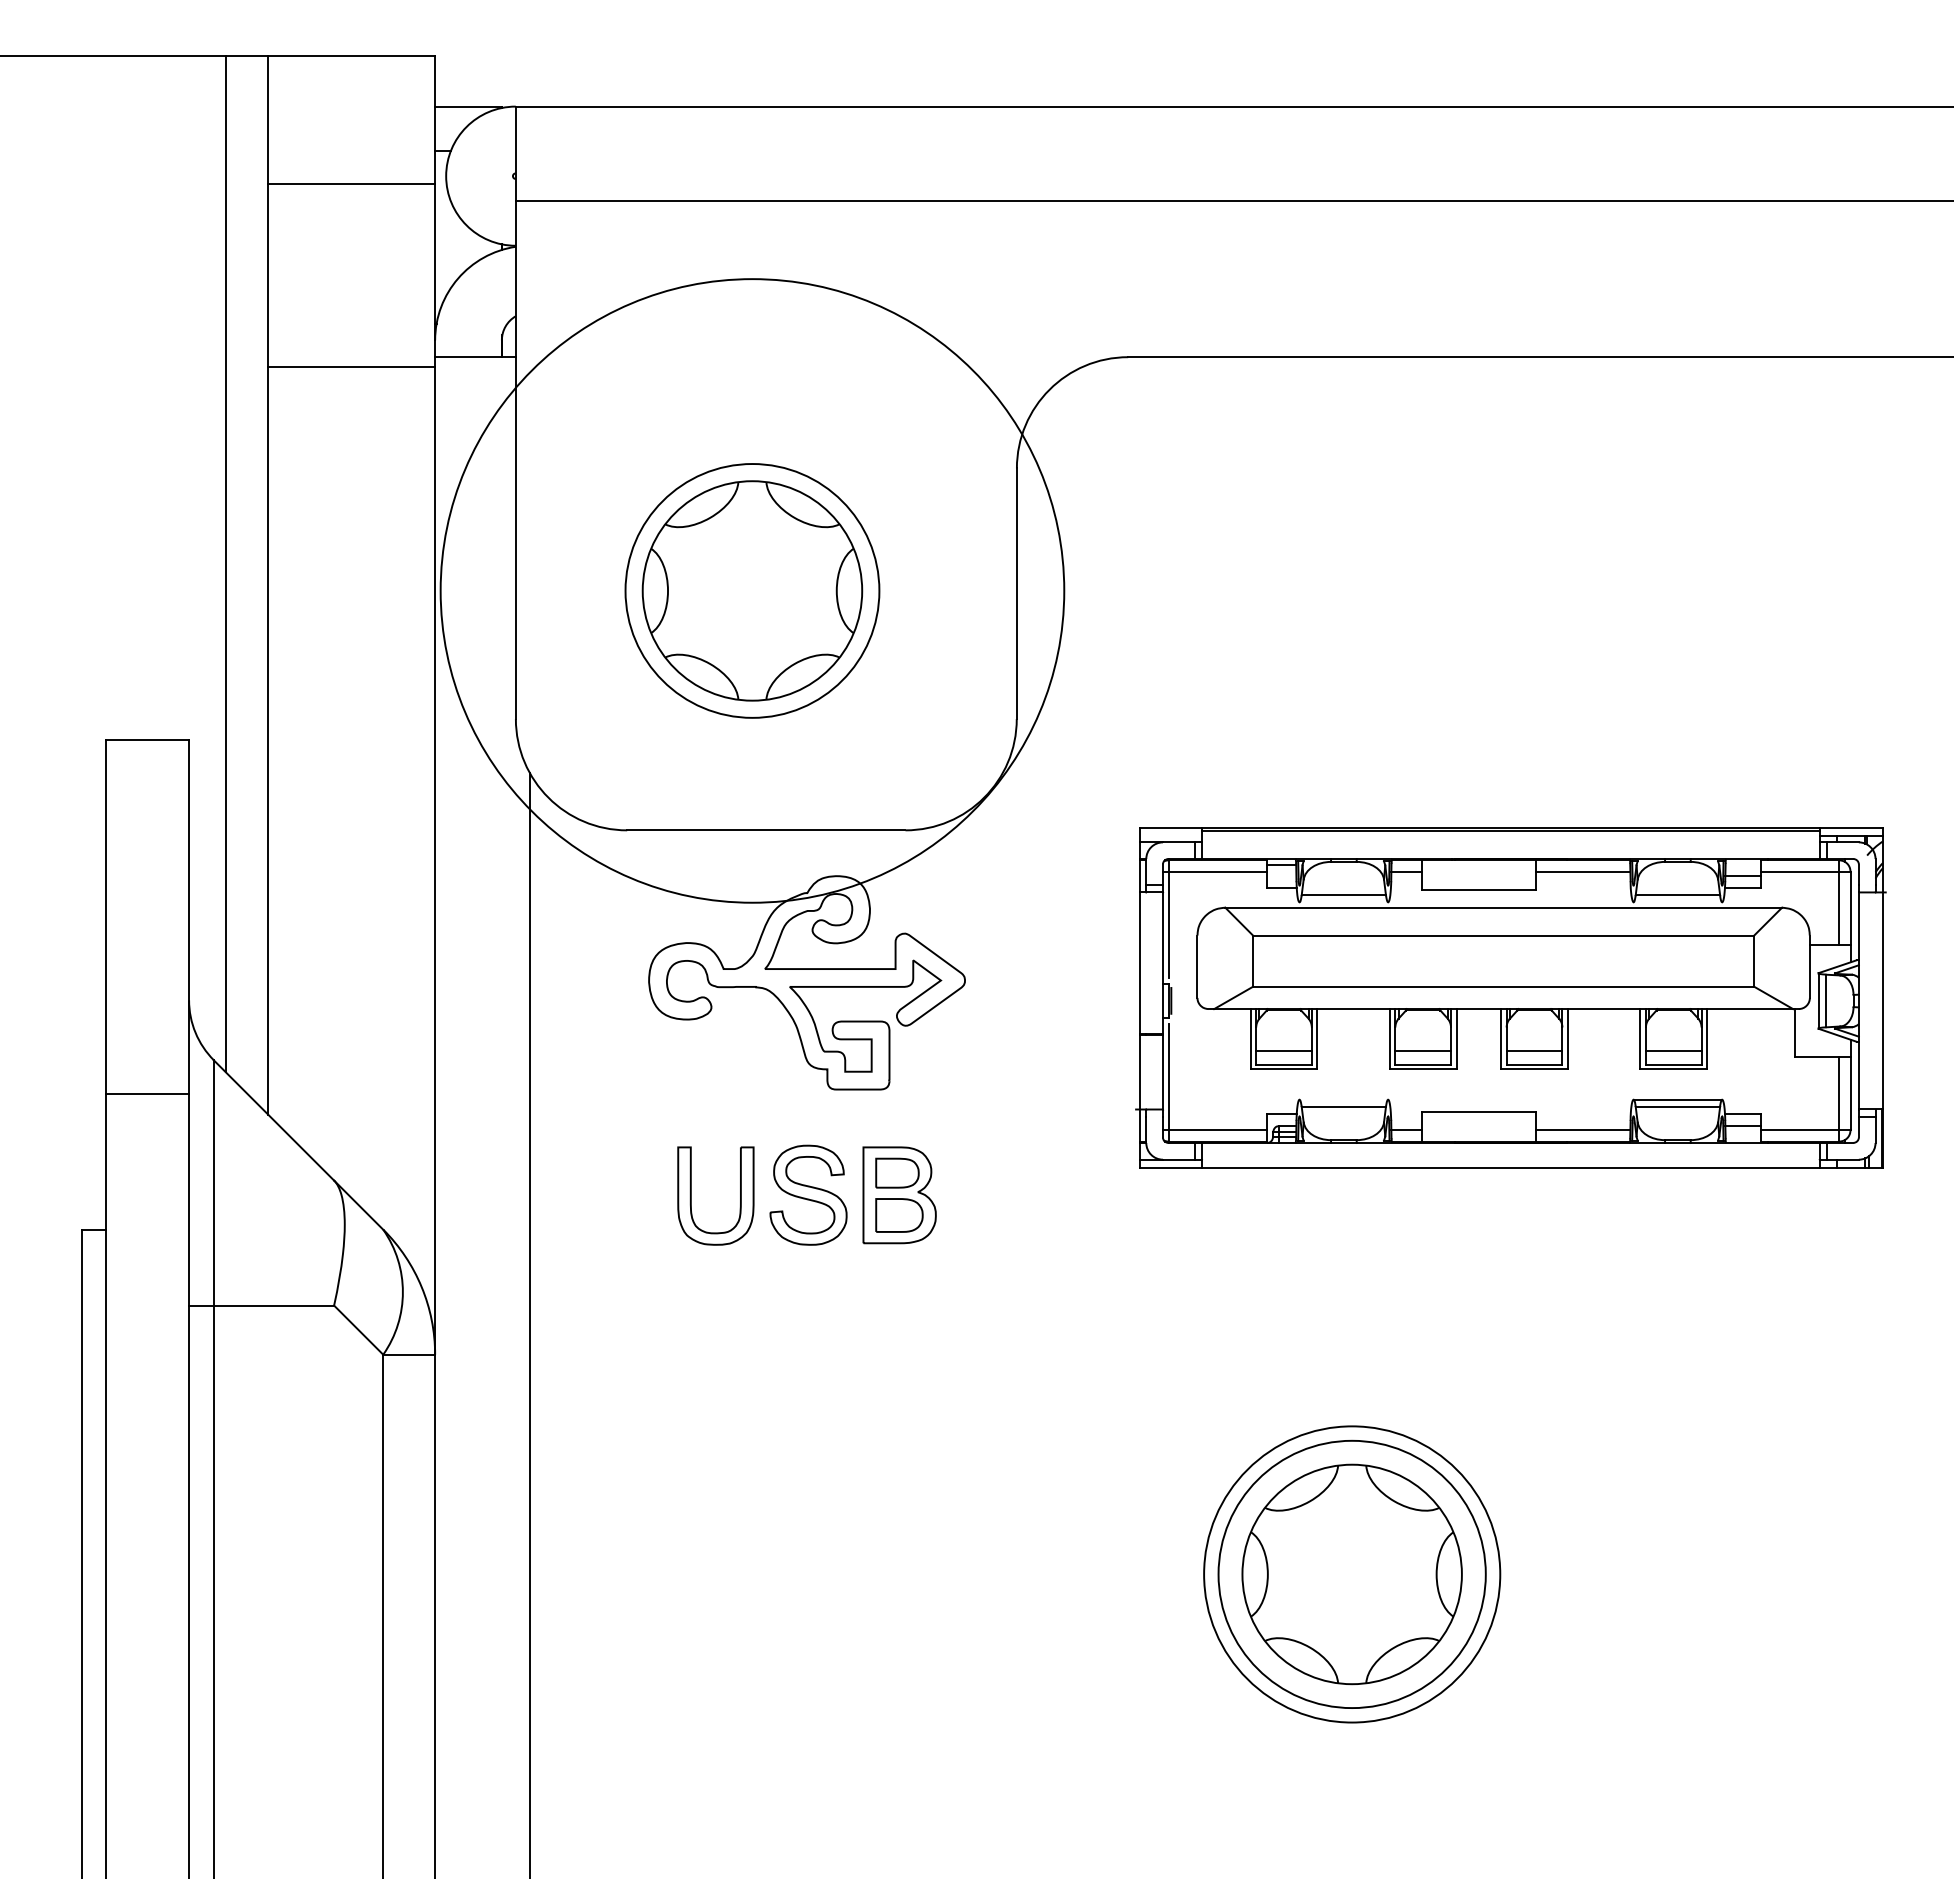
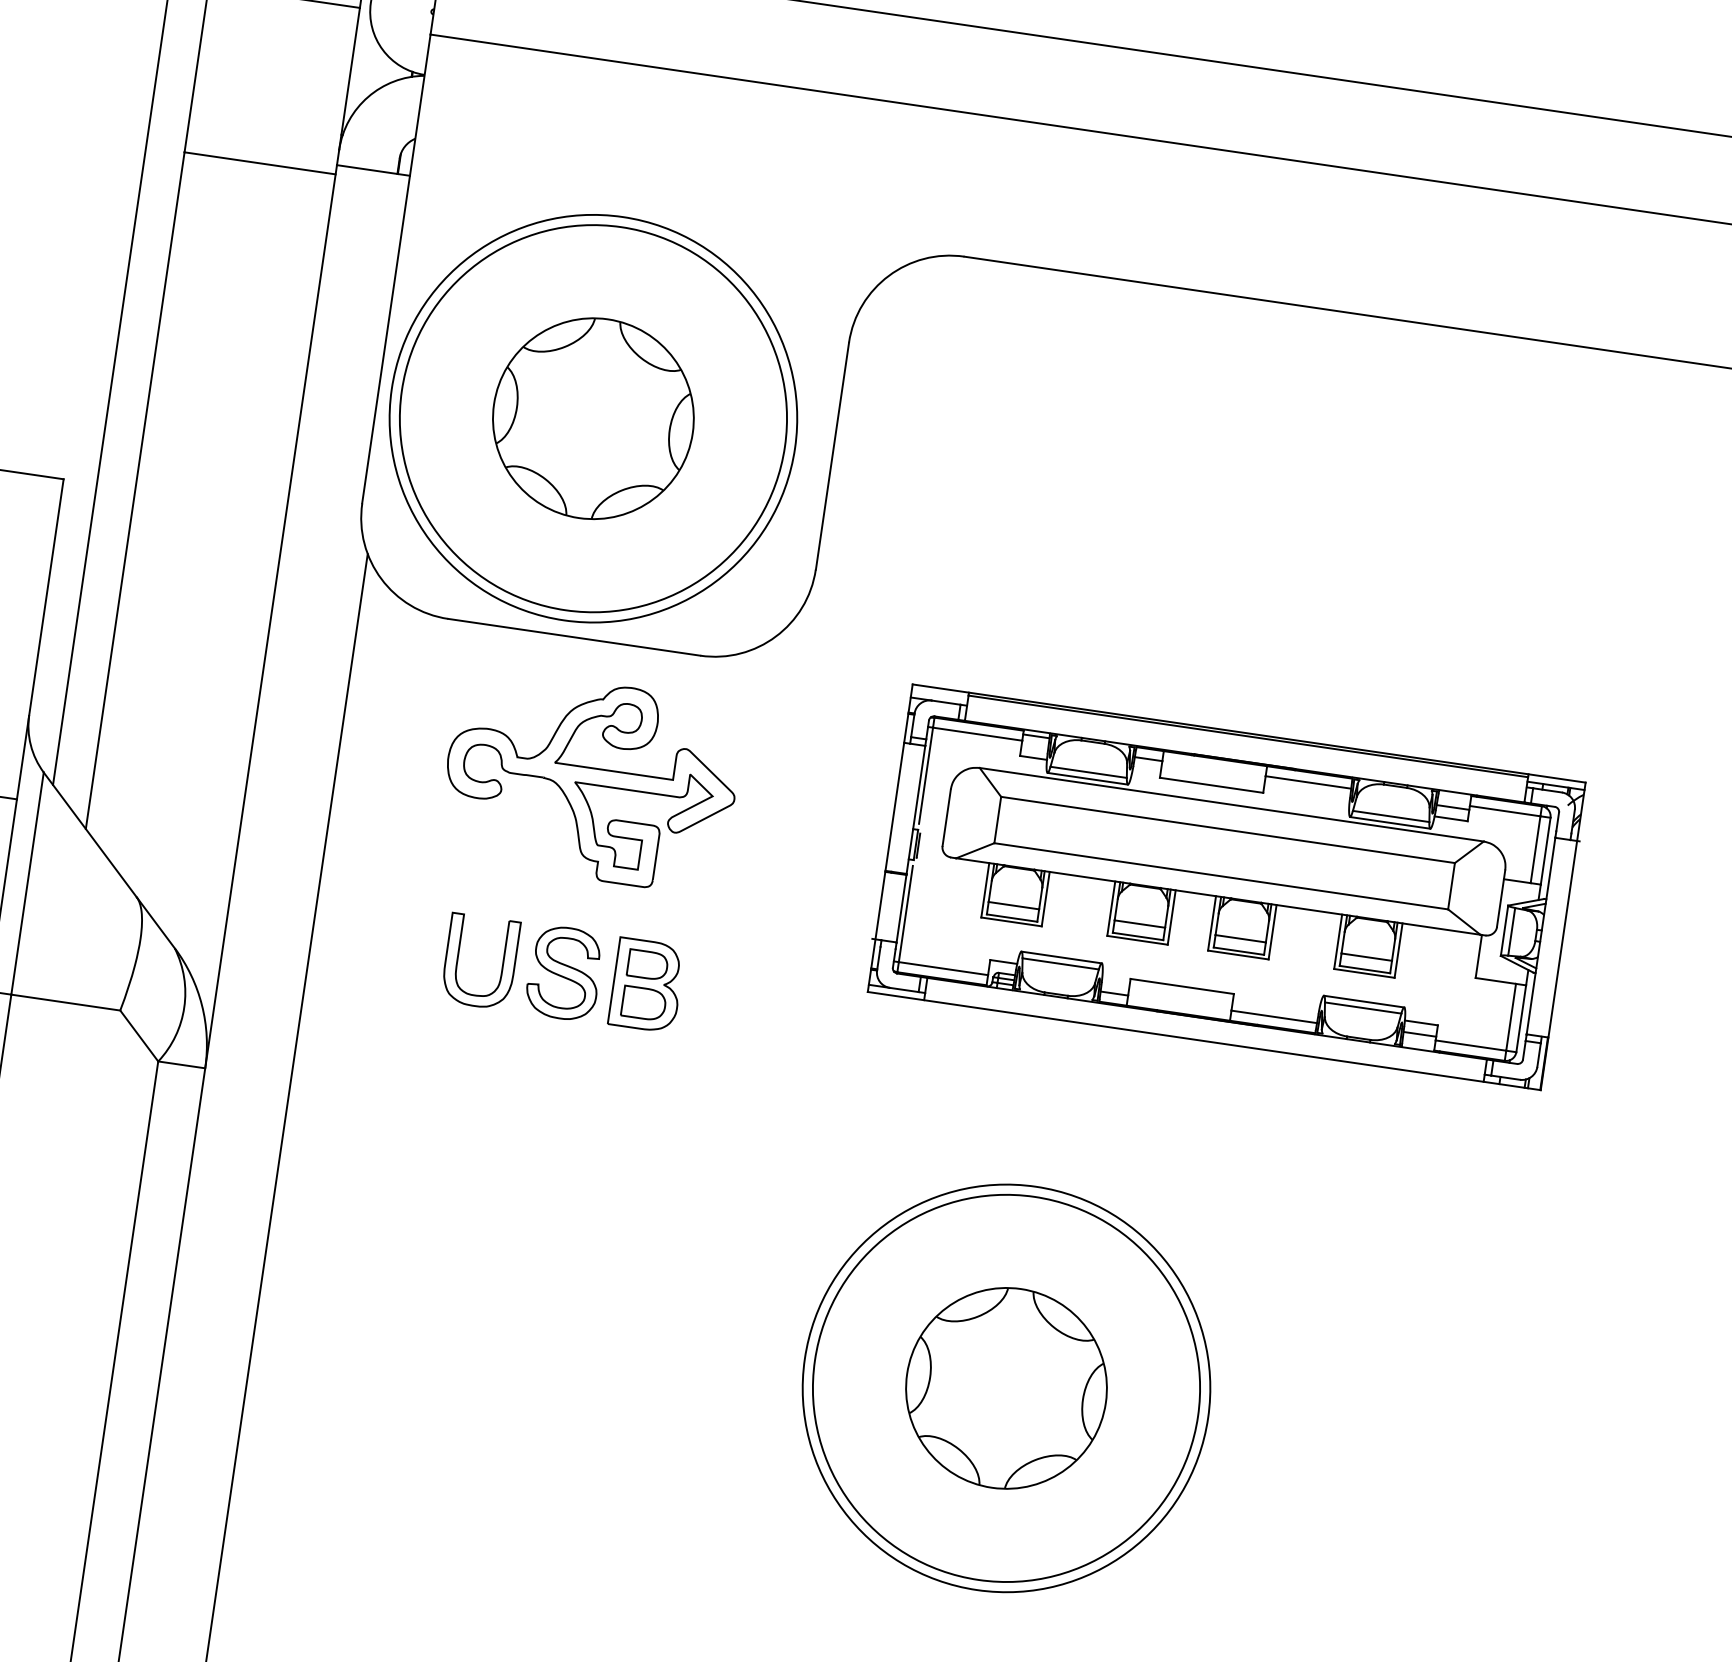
circle: (752, 590) -> (593, 418), size x0.71
circle: (752, 590) -> (593, 418), size x1.67
line: (1343, 902) -> (1087, 778), added
line: (1677, 902) -> (1389, 822), added
line: (1343, 1099) -> (1061, 957), added
circle: (1351, 1574) -> (1005, 1388), size x1.43
circle: (1351, 1574) -> (1005, 1388), size x1.67

